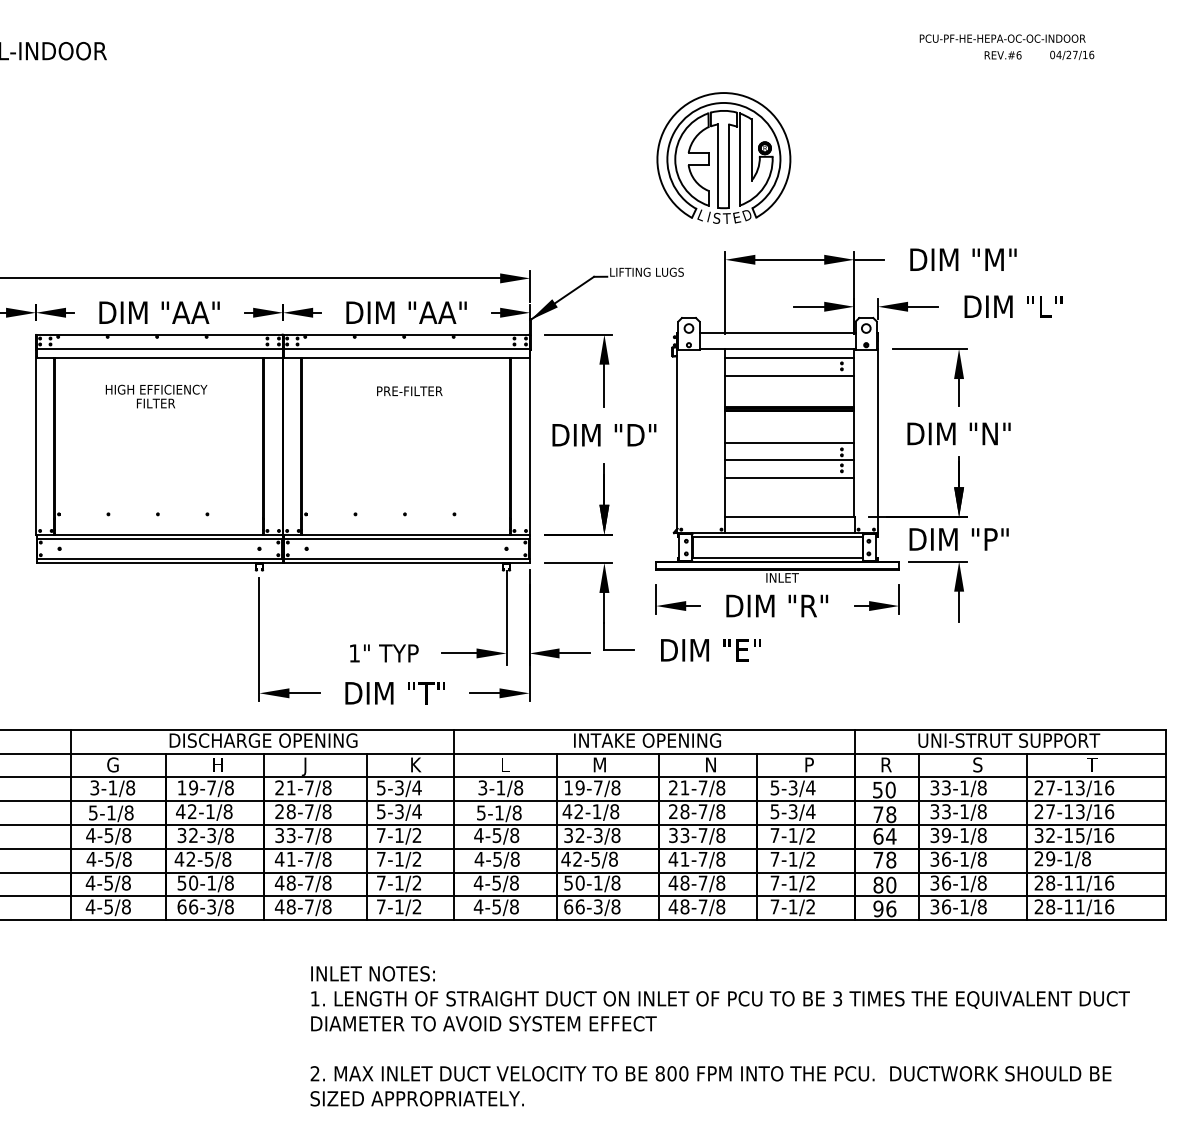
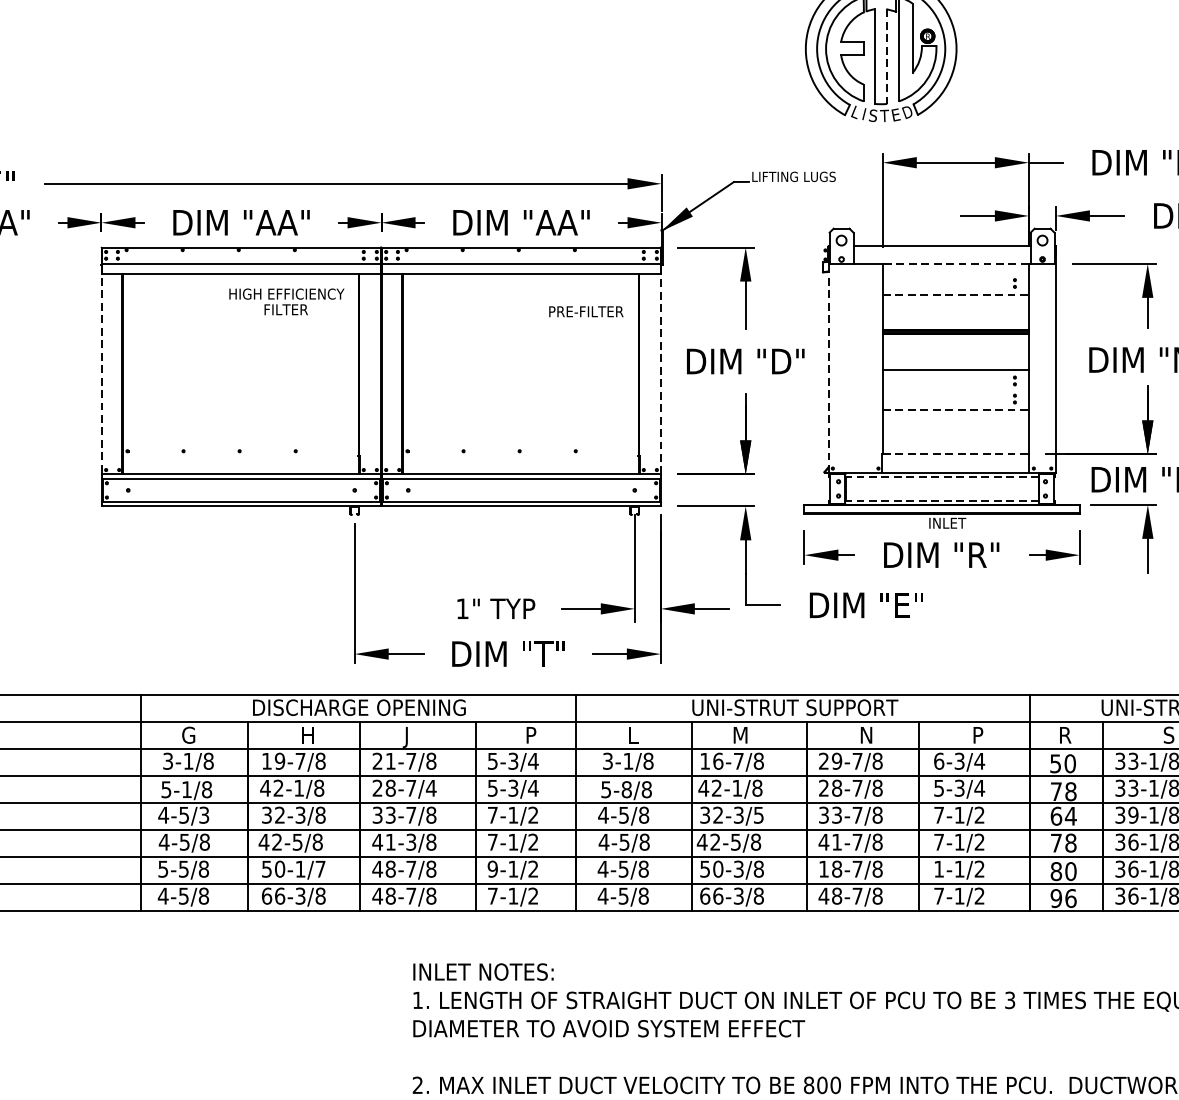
line: (729, 166) -> (887, 56), solid -> dashed
line: (789, 349) -> (955, 264), solid -> dashed
line: (789, 358) -> (955, 274), removed
line: (790, 376) -> (956, 294), solid -> dashed
text: (409, 390) -> (586, 310), moved
text: (156, 396) -> (286, 301), moved
line: (677, 440) -> (828, 367), solid -> dashed
line: (529, 442) -> (660, 369), solid -> dashed
line: (36, 443) -> (102, 370), solid -> dashed
line: (789, 460) -> (955, 390), removed
line: (790, 478) -> (956, 410), solid -> dashed
line: (790, 517) -> (956, 454), solid -> dashed
line: (777, 537) -> (941, 477), solid -> dashed
line: (777, 557) -> (941, 500), solid -> dashed
text: (648, 740) -> (795, 707), INTAKE OPENING -> UNI-STRUT SUPPORT
text: (417, 764) -> (533, 734), K -> P
text: (579, 787) -> (717, 760), 19-7/8 -> 16-7/8
text: (684, 787) -> (836, 760), 21-7/8 -> 29-7/8
text: (774, 787) -> (938, 760), 5-3/4 -> 6-3/4
text: (326, 811) -> (430, 788), 28-7/8 -> 28-7/4
text: (499, 812) -> (626, 789), 5-1/8 -> 5-8/8
text: (126, 835) -> (204, 815), 4-5/8 -> 4-5/3
text: (615, 835) -> (758, 815), 32-3/8 -> 32-3/5
text: (309, 858) -> (411, 841), 41-7/8 -> 41-3/8
text: (90, 882) -> (163, 868), 4-5/8 -> 5-5/8
text: (228, 882) -> (319, 868), 50-1/8 -> 50-1/7
text: (380, 882) -> (491, 868), 7-1/2 -> 9-1/2
text: (598, 882) -> (739, 868), 50-1/8 -> 50-3/8
text: (673, 882) -> (824, 868), 48-7/8 -> 18-7/8
text: (774, 882) -> (938, 868), 7-1/2 -> 1-1/2

